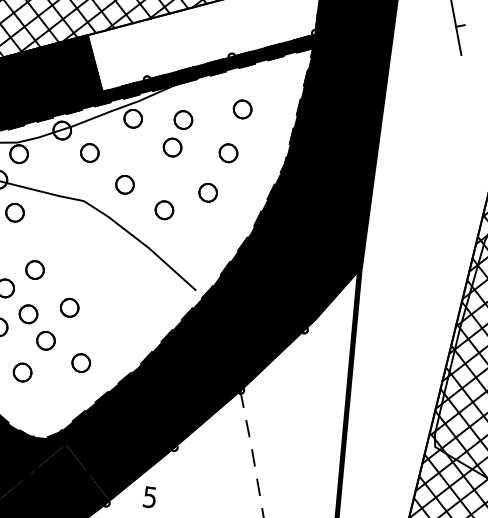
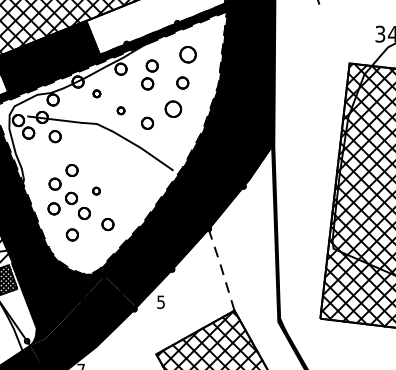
part: (241, 108) -> (187, 54), size x1.4
part: (89, 152) -> (96, 93), size x0.6
part: (124, 184) -> (120, 110), size x0.6
part: (207, 191) -> (172, 108), size x1.4
part: (69, 306) -> (96, 190), size x0.6

